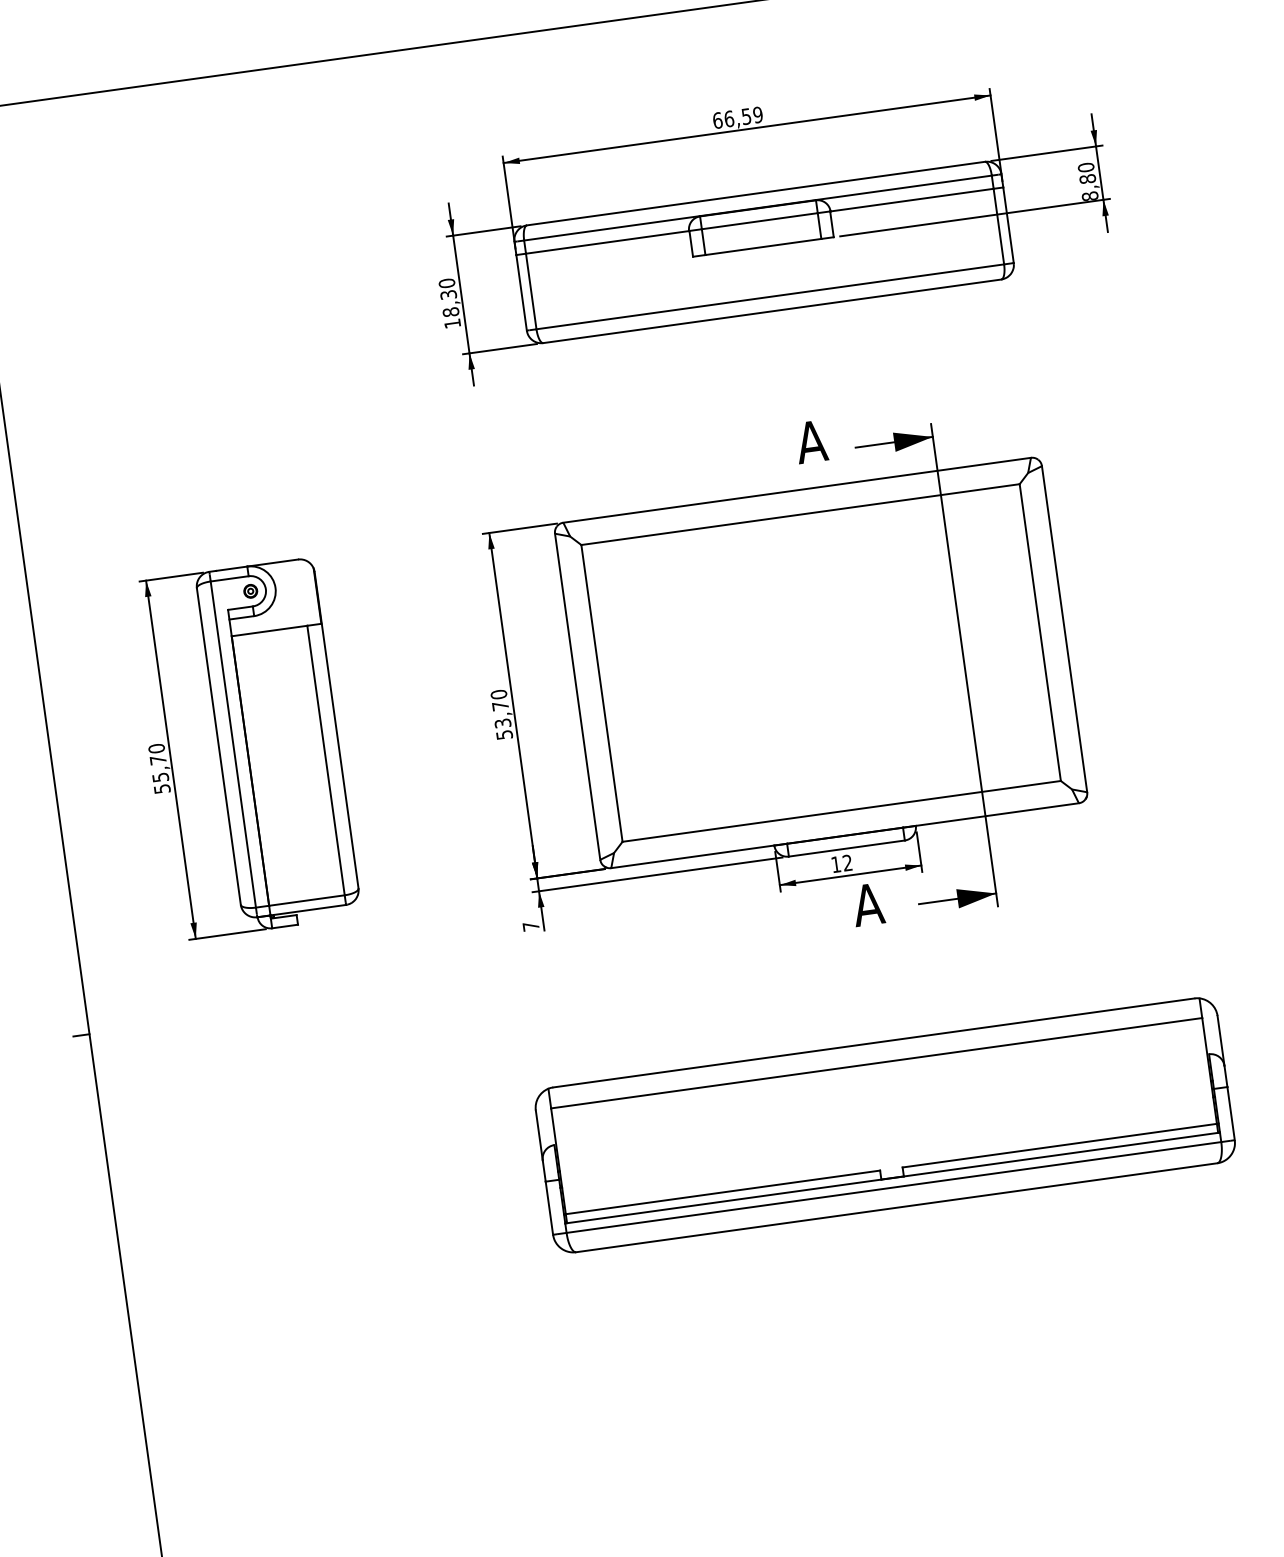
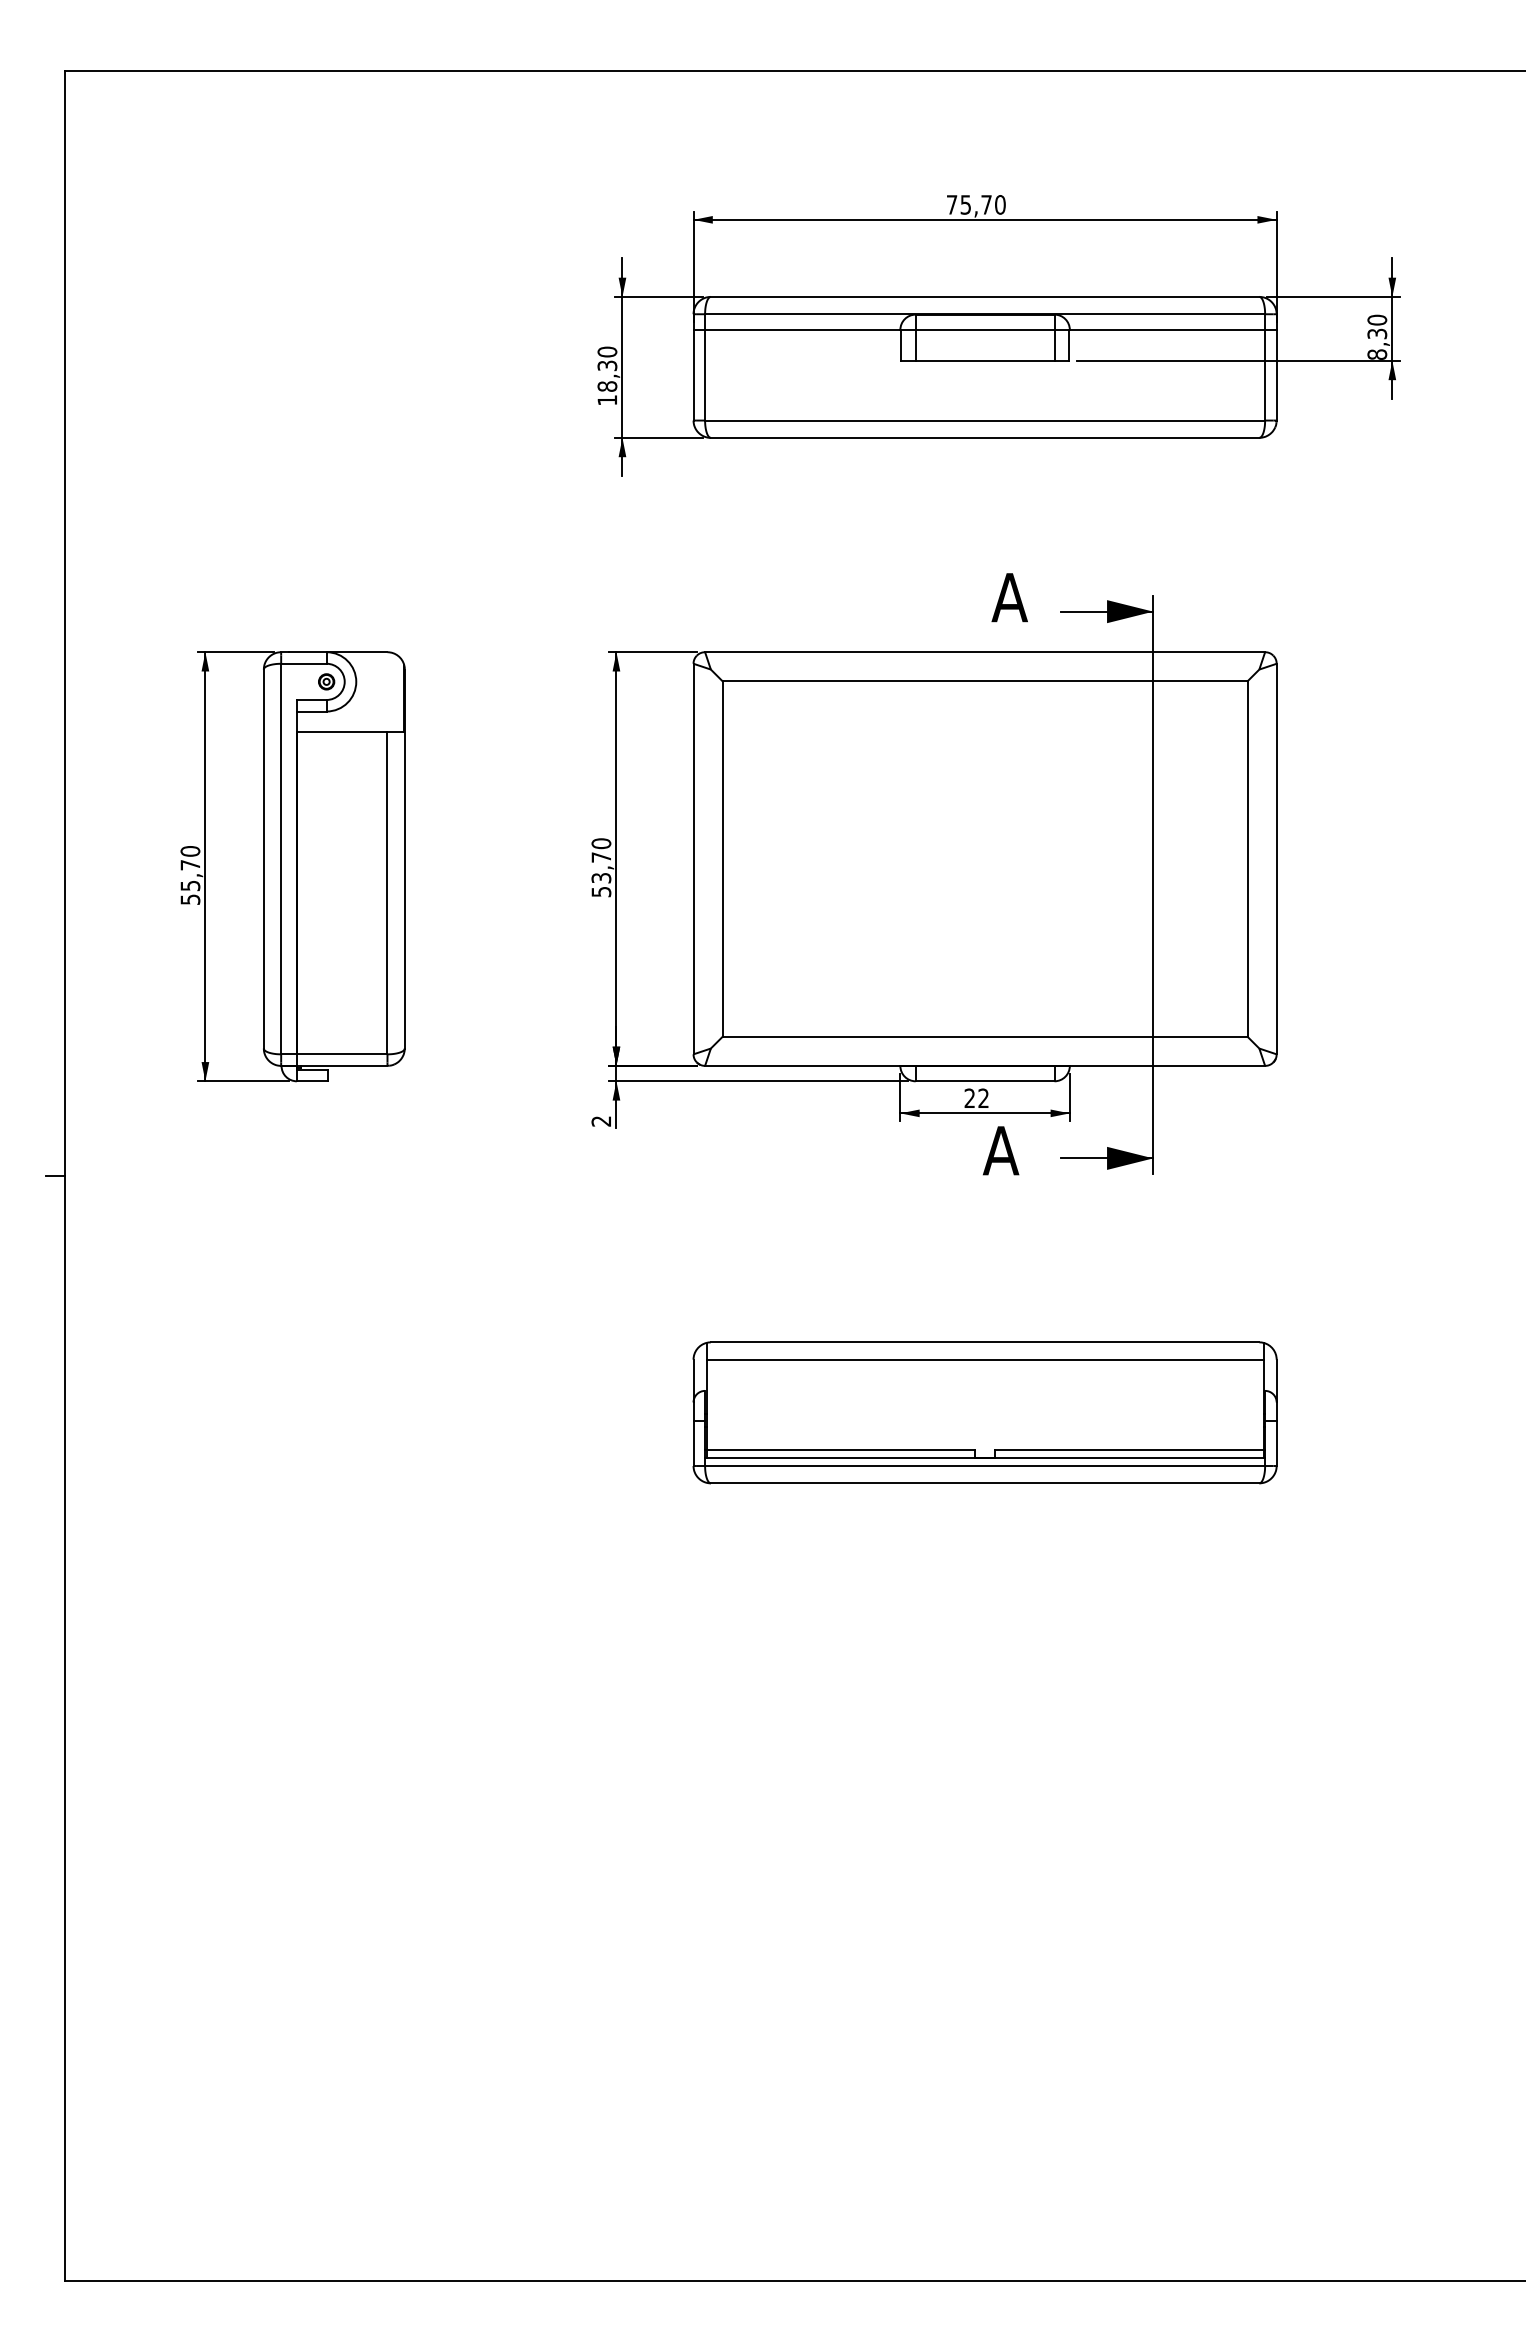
text: (737, 117) -> (975, 204), 66,59 -> 75,70
text: (1087, 178) -> (1377, 333), 8,80 -> 8,30
text: (835, 863) -> (969, 1097), 12 -> 22
text: (530, 926) -> (600, 1121), 7 -> 2
part: (884, 1125) -> (984, 1412), size x0.71

